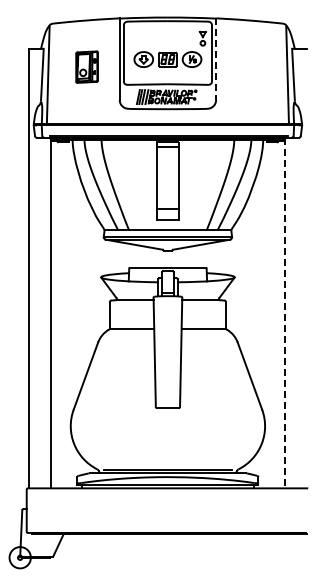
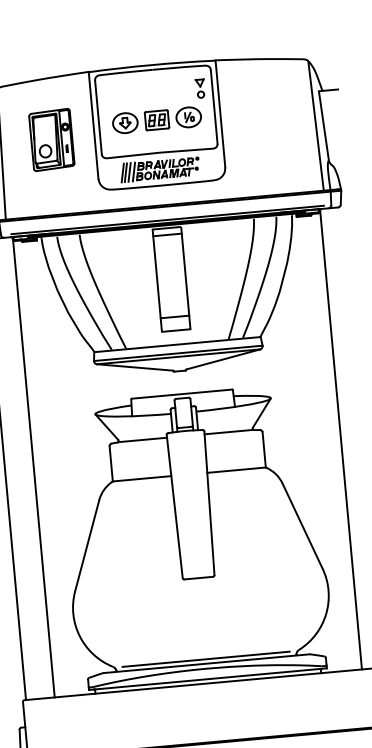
line: (216, 59) -> (220, 114), dashed -> solid
part: (86, 66) -> (50, 139), size x1.43
line: (284, 313) -> (340, 439), dashed -> solid

